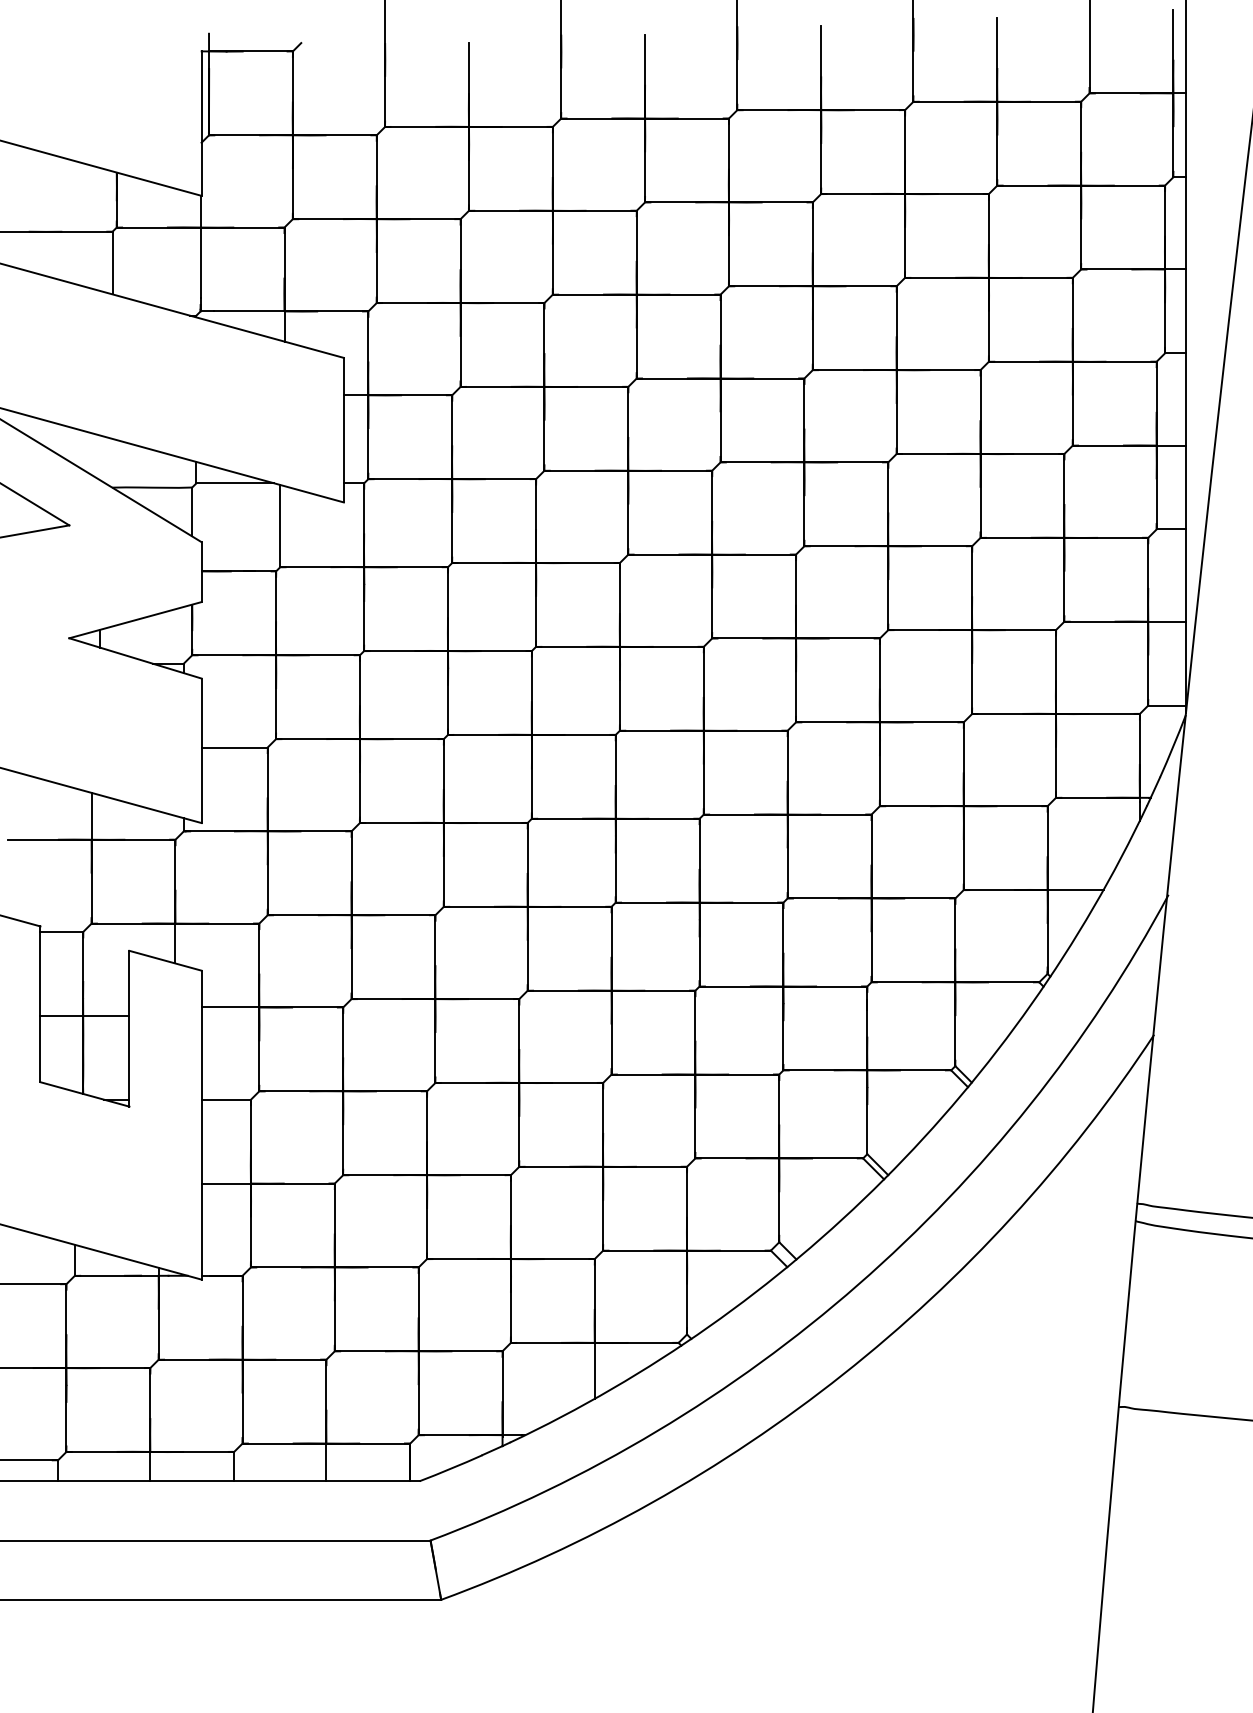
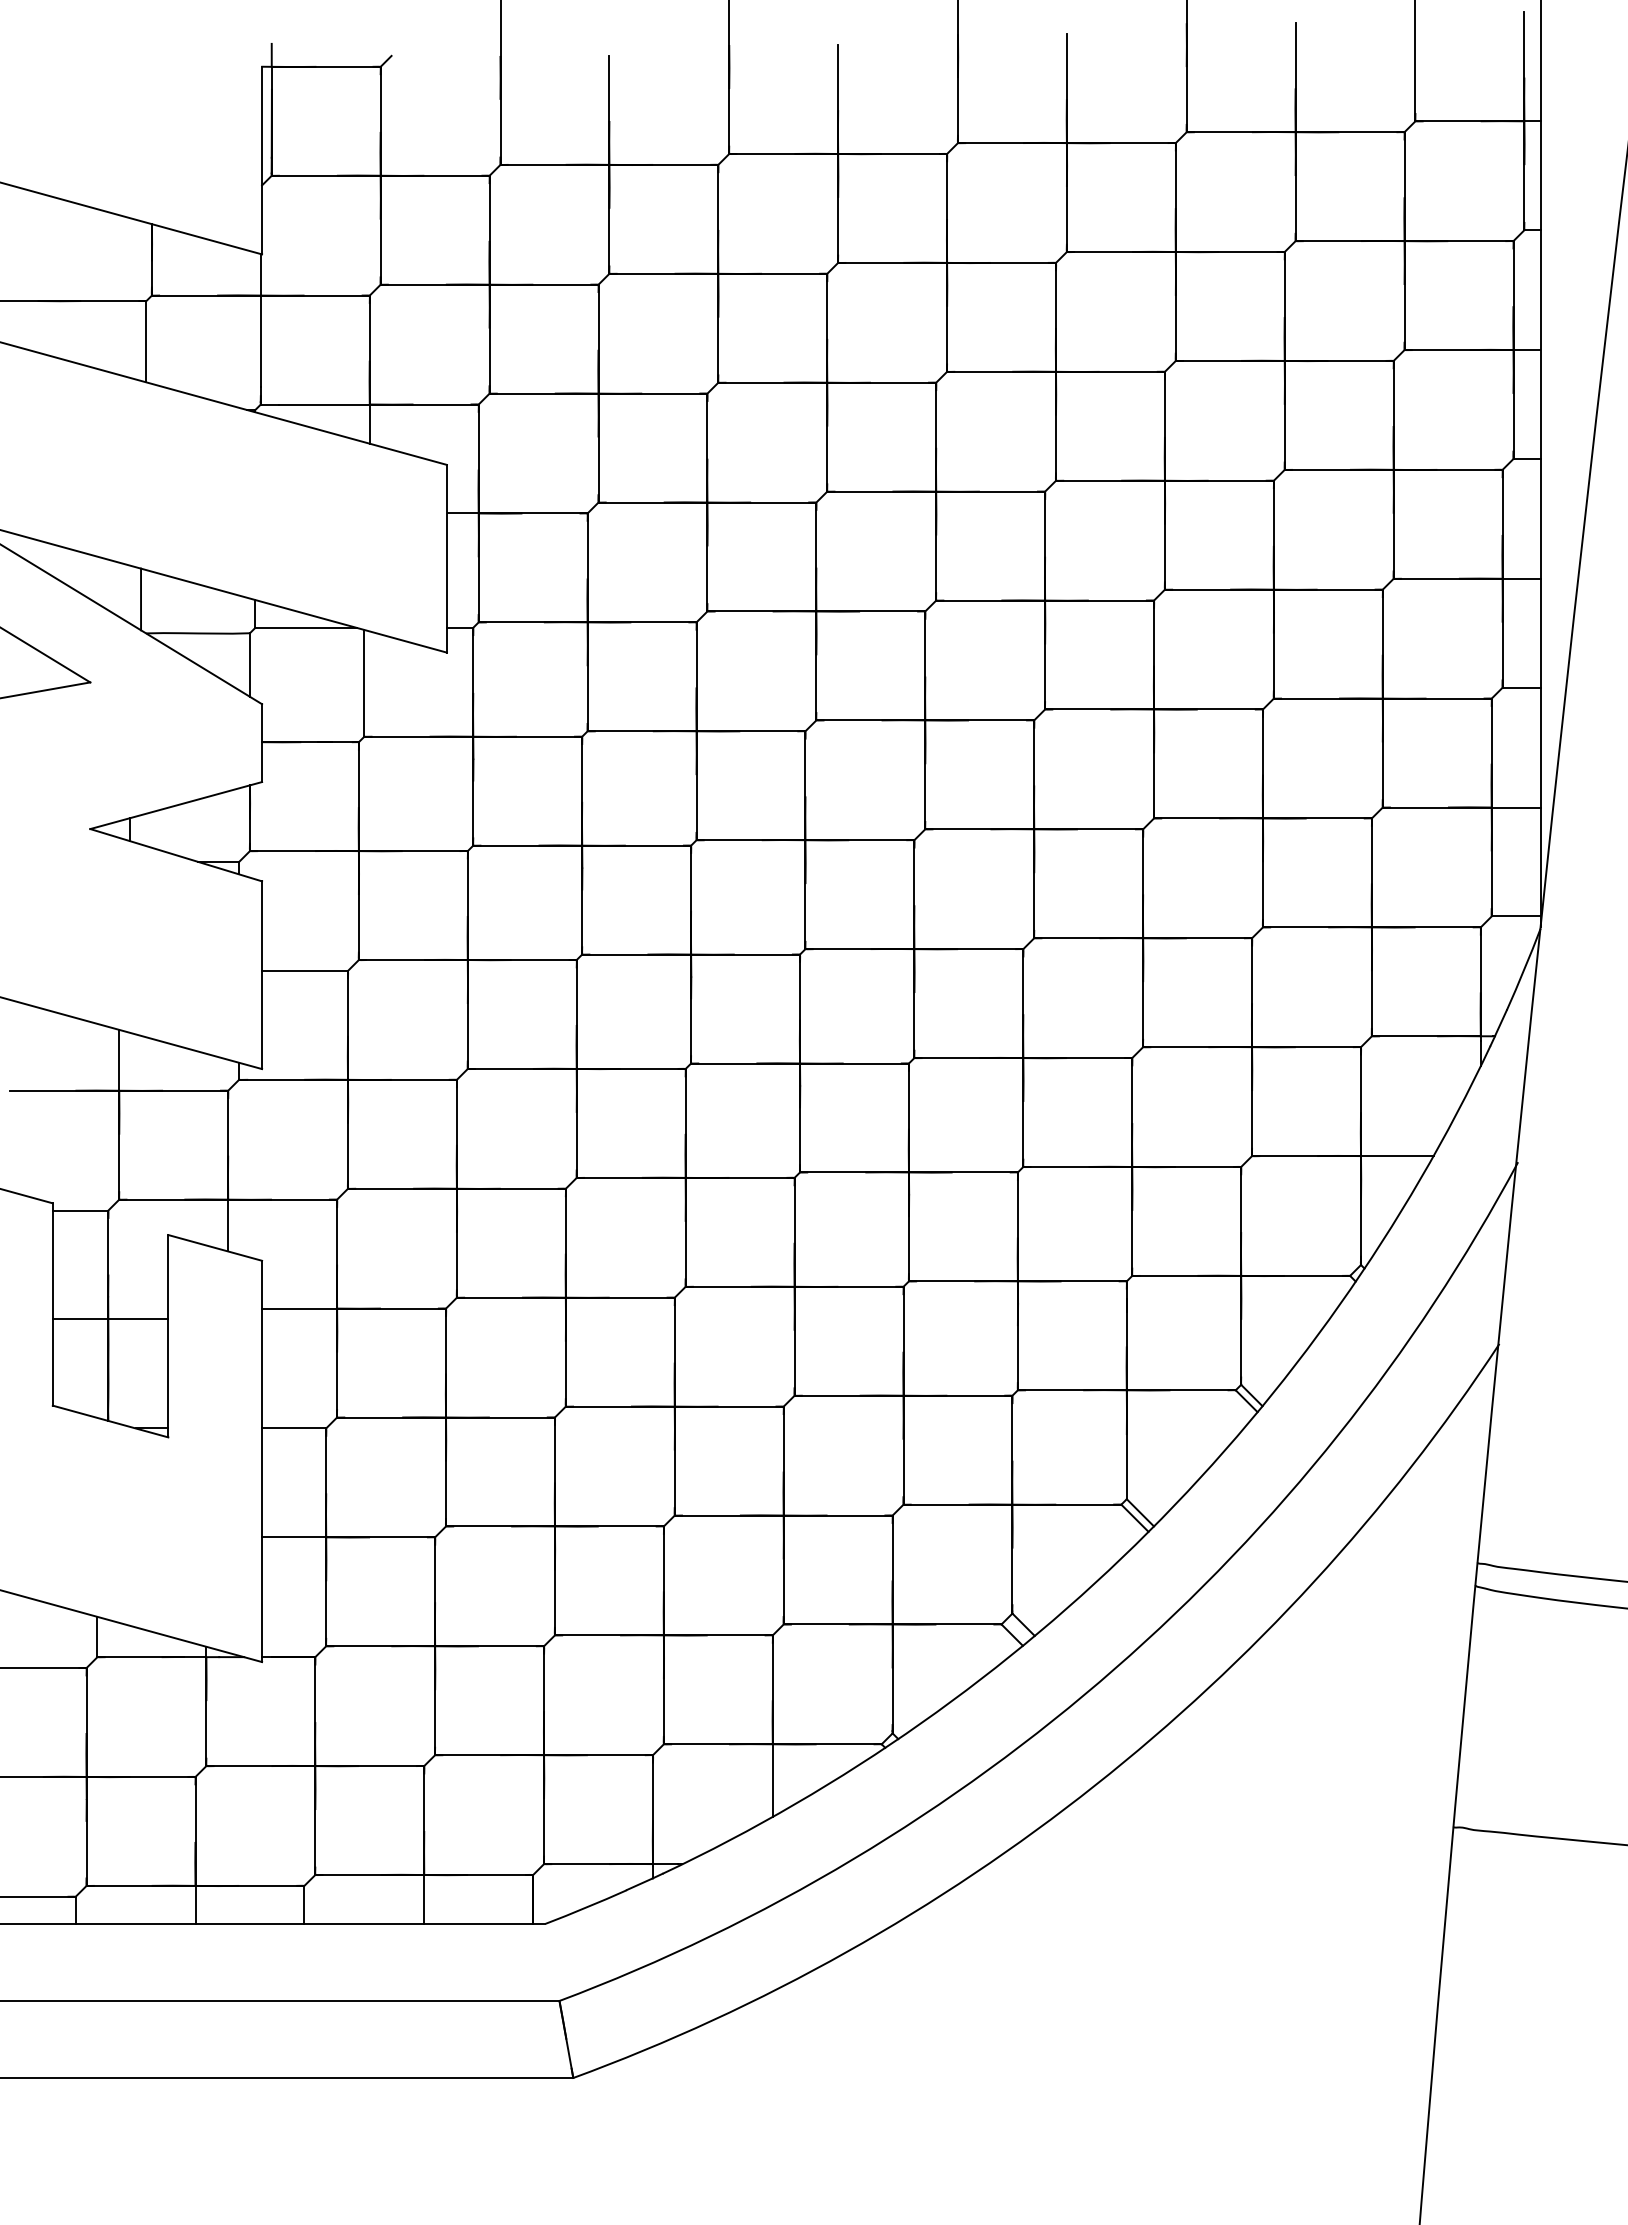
line: (108, 461) -> (141, 599), added

